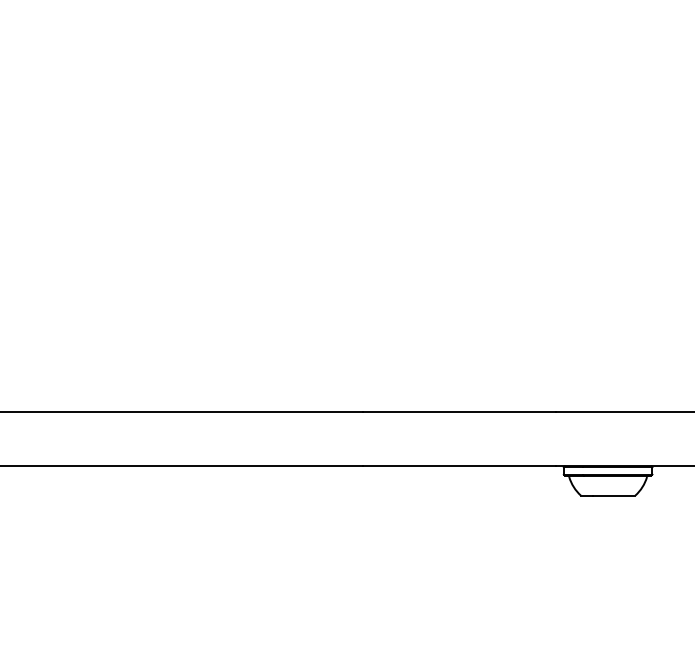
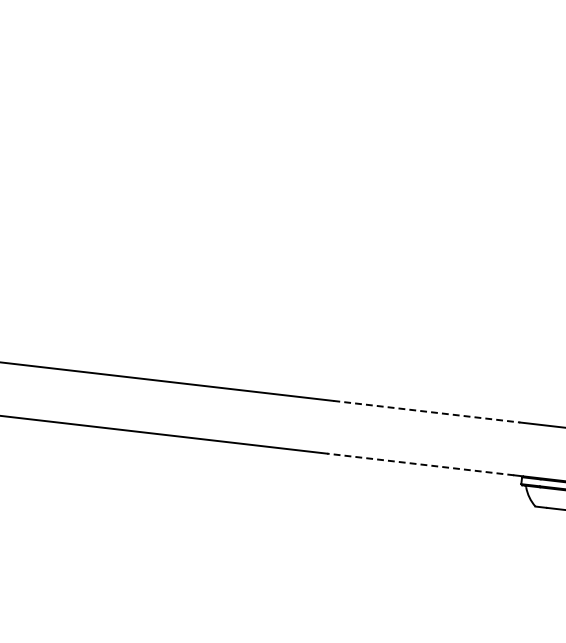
line: (459, 412) -> (426, 412), solid -> dashed
line: (458, 466) -> (419, 464), solid -> dashed

